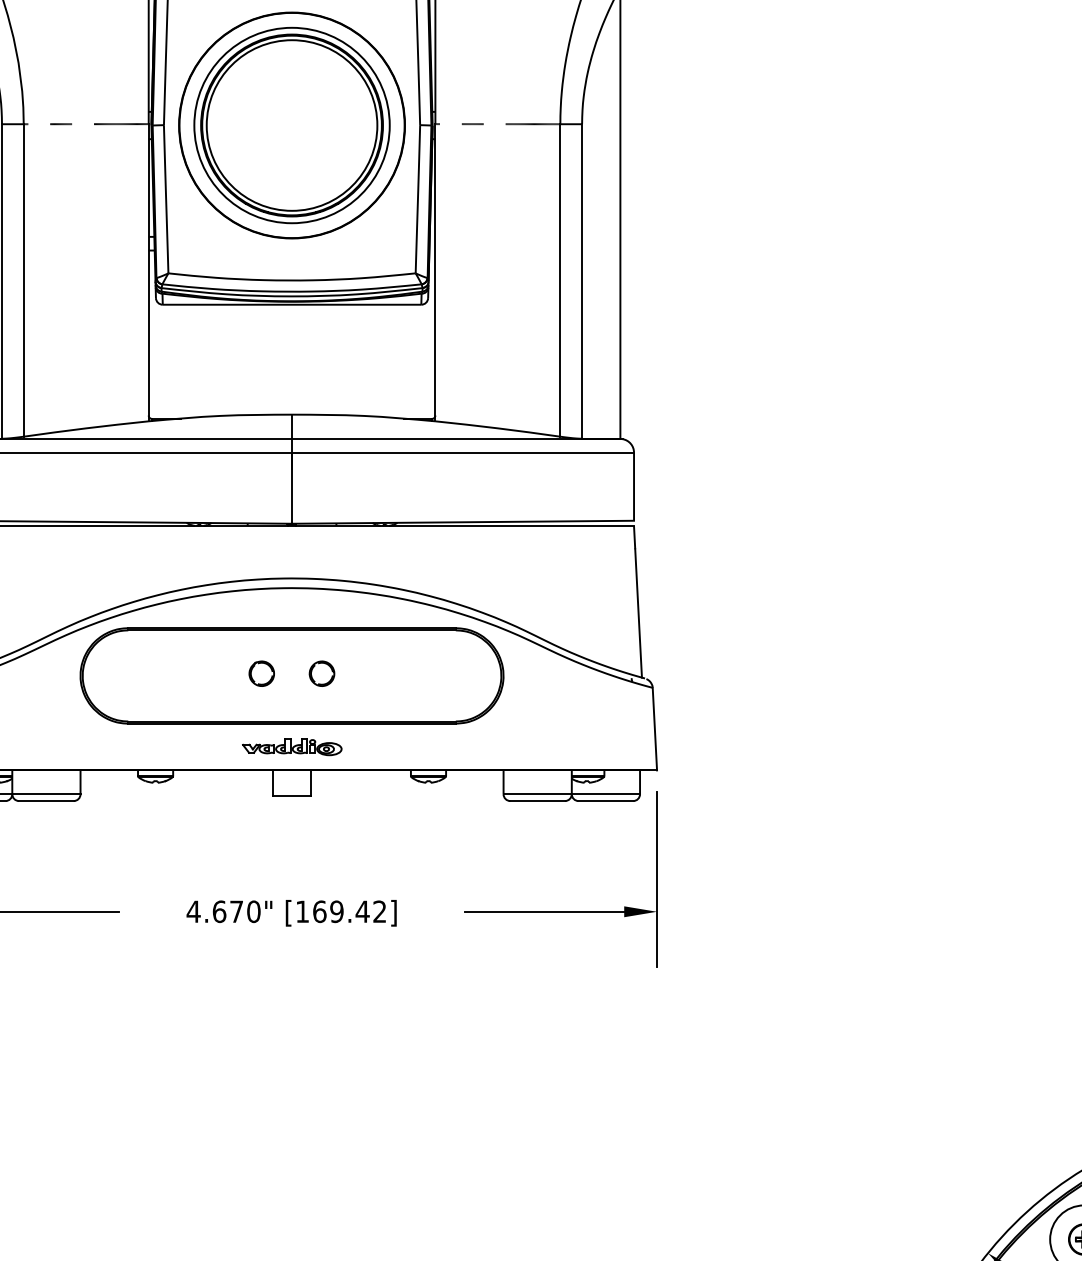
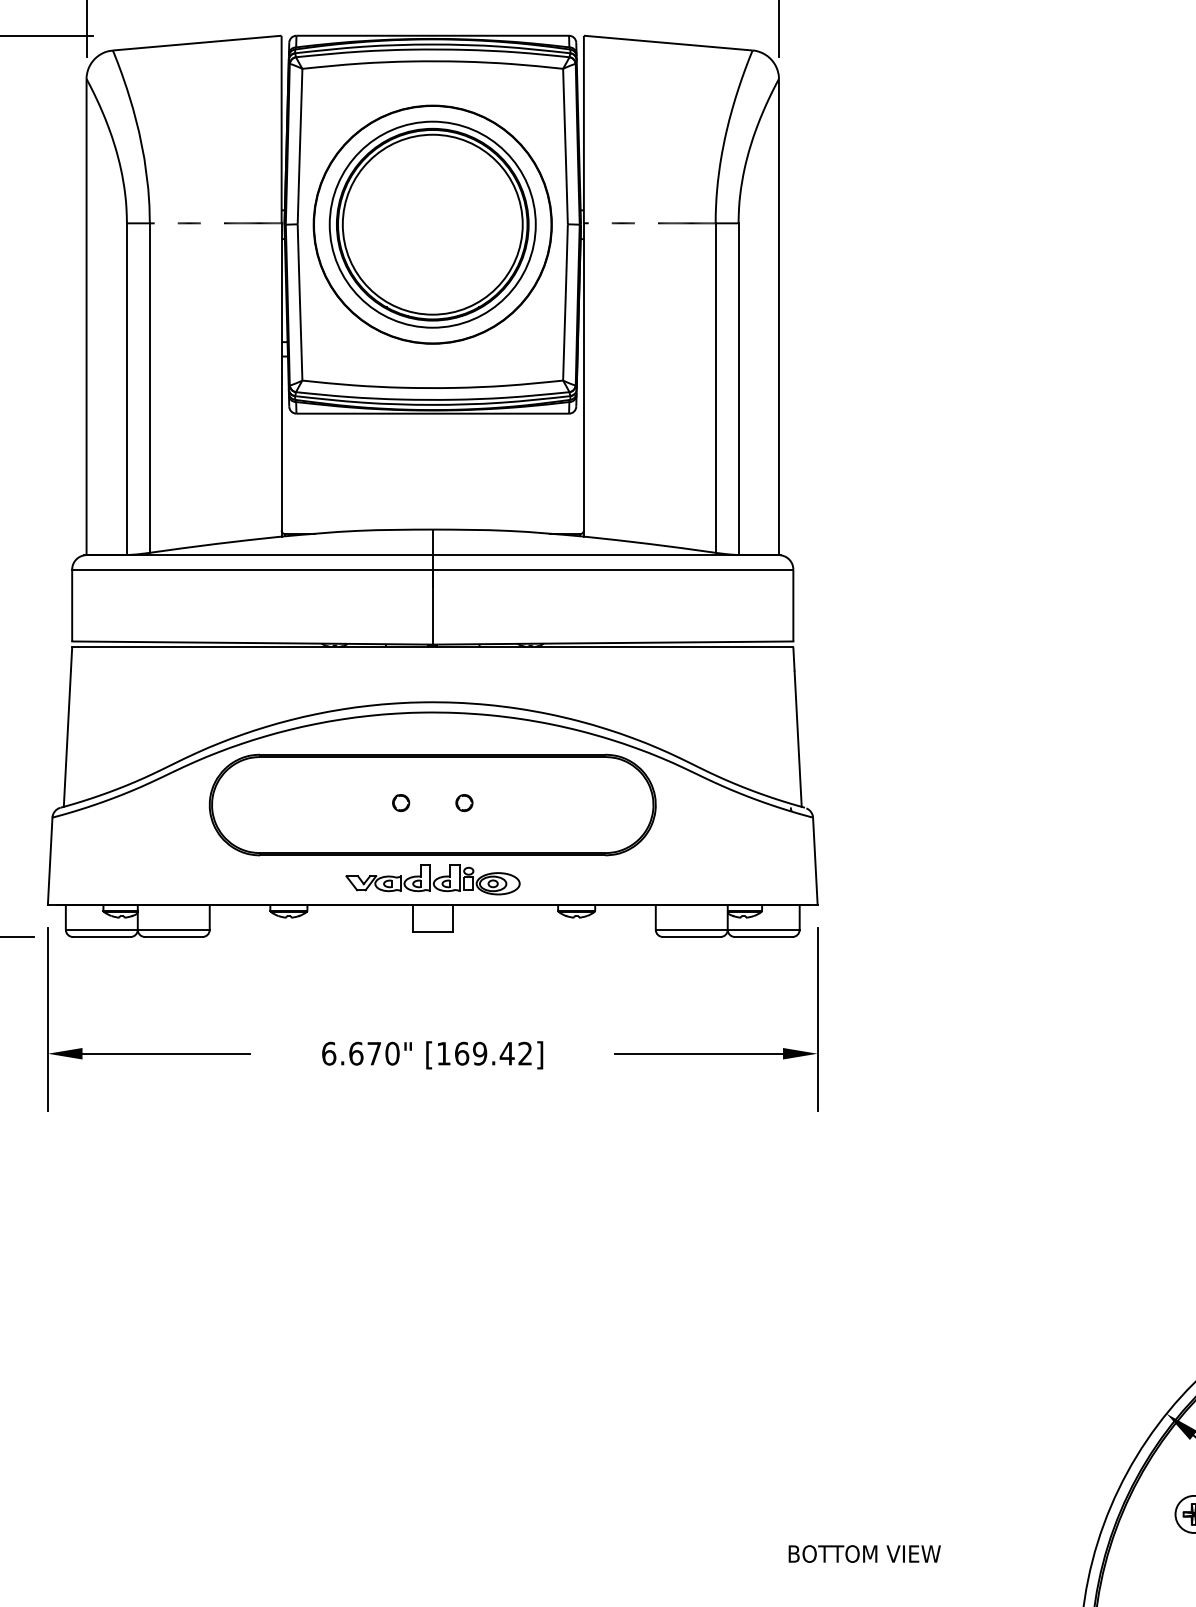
part: (262, 674) -> (401, 803), size x0.62
part: (322, 674) -> (464, 803), size x0.62
part: (291, 746) -> (432, 879), size x1.67
text: (193, 911) -> (328, 1053), 4.670" -> 6.670"

